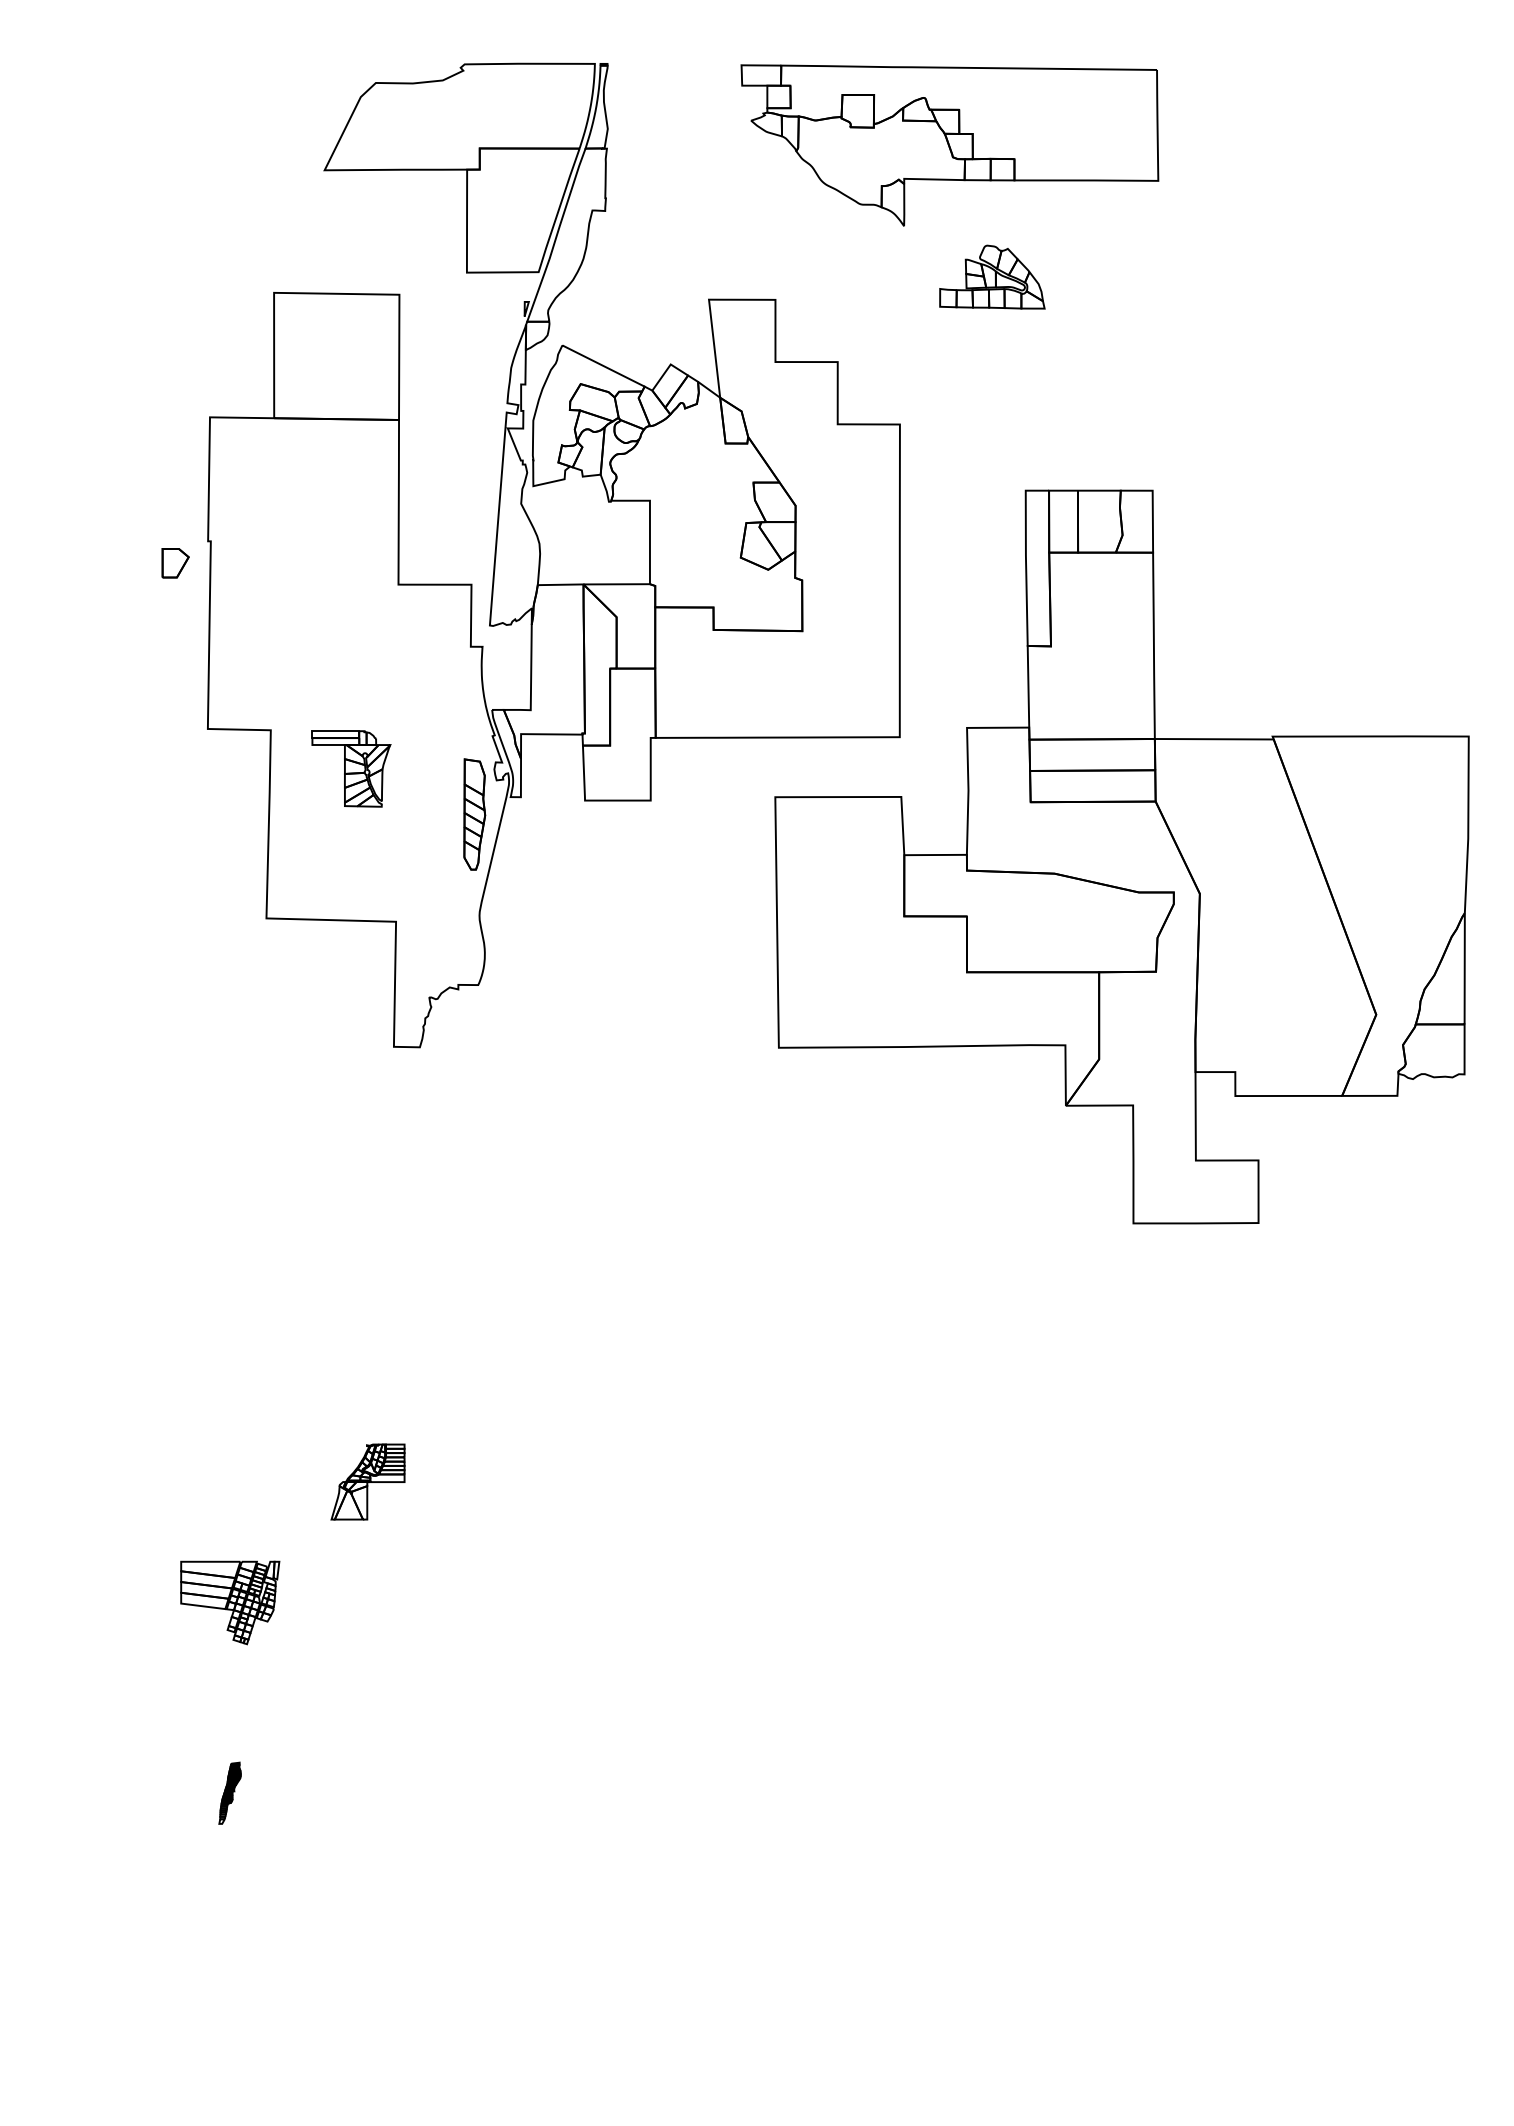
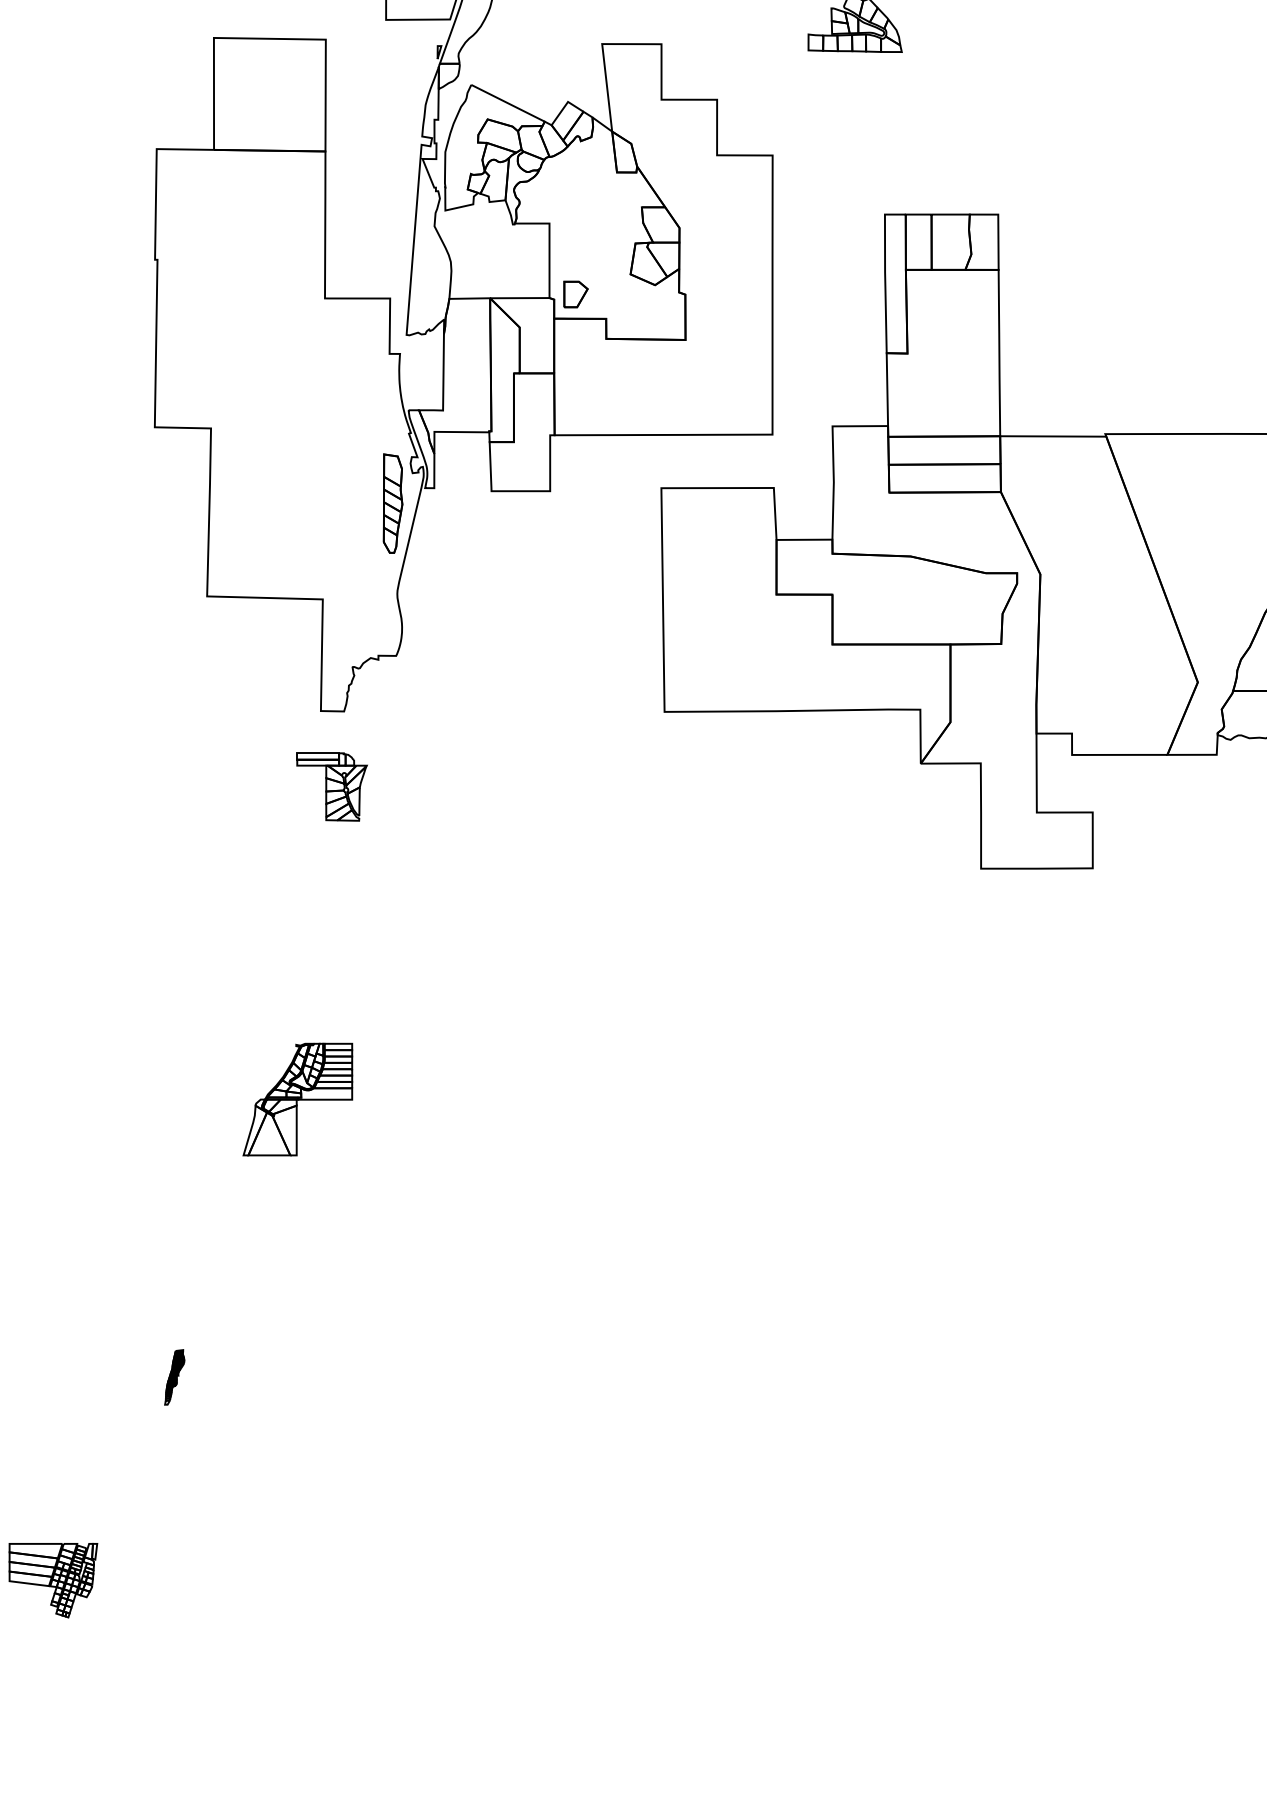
part: (175, 563) -> (575, 294), moved
part: (351, 768) -> (332, 786), moved
part: (367, 1481) -> (297, 1099), size x1.67
part: (230, 1602) -> (53, 1580), moved

